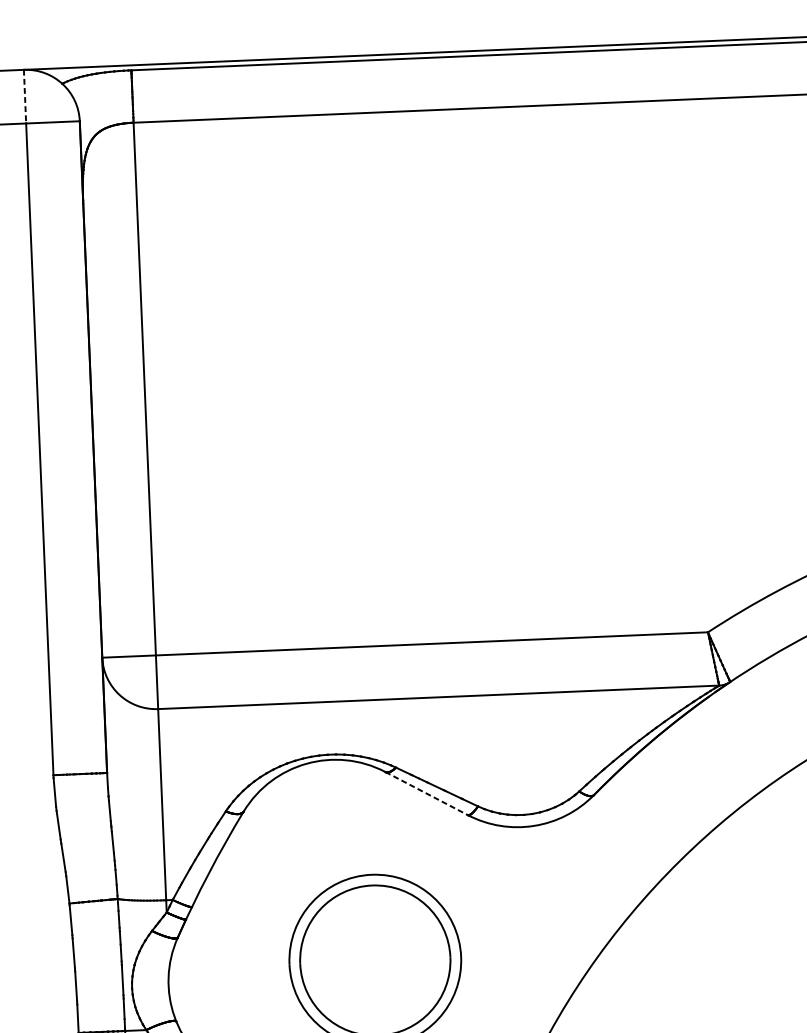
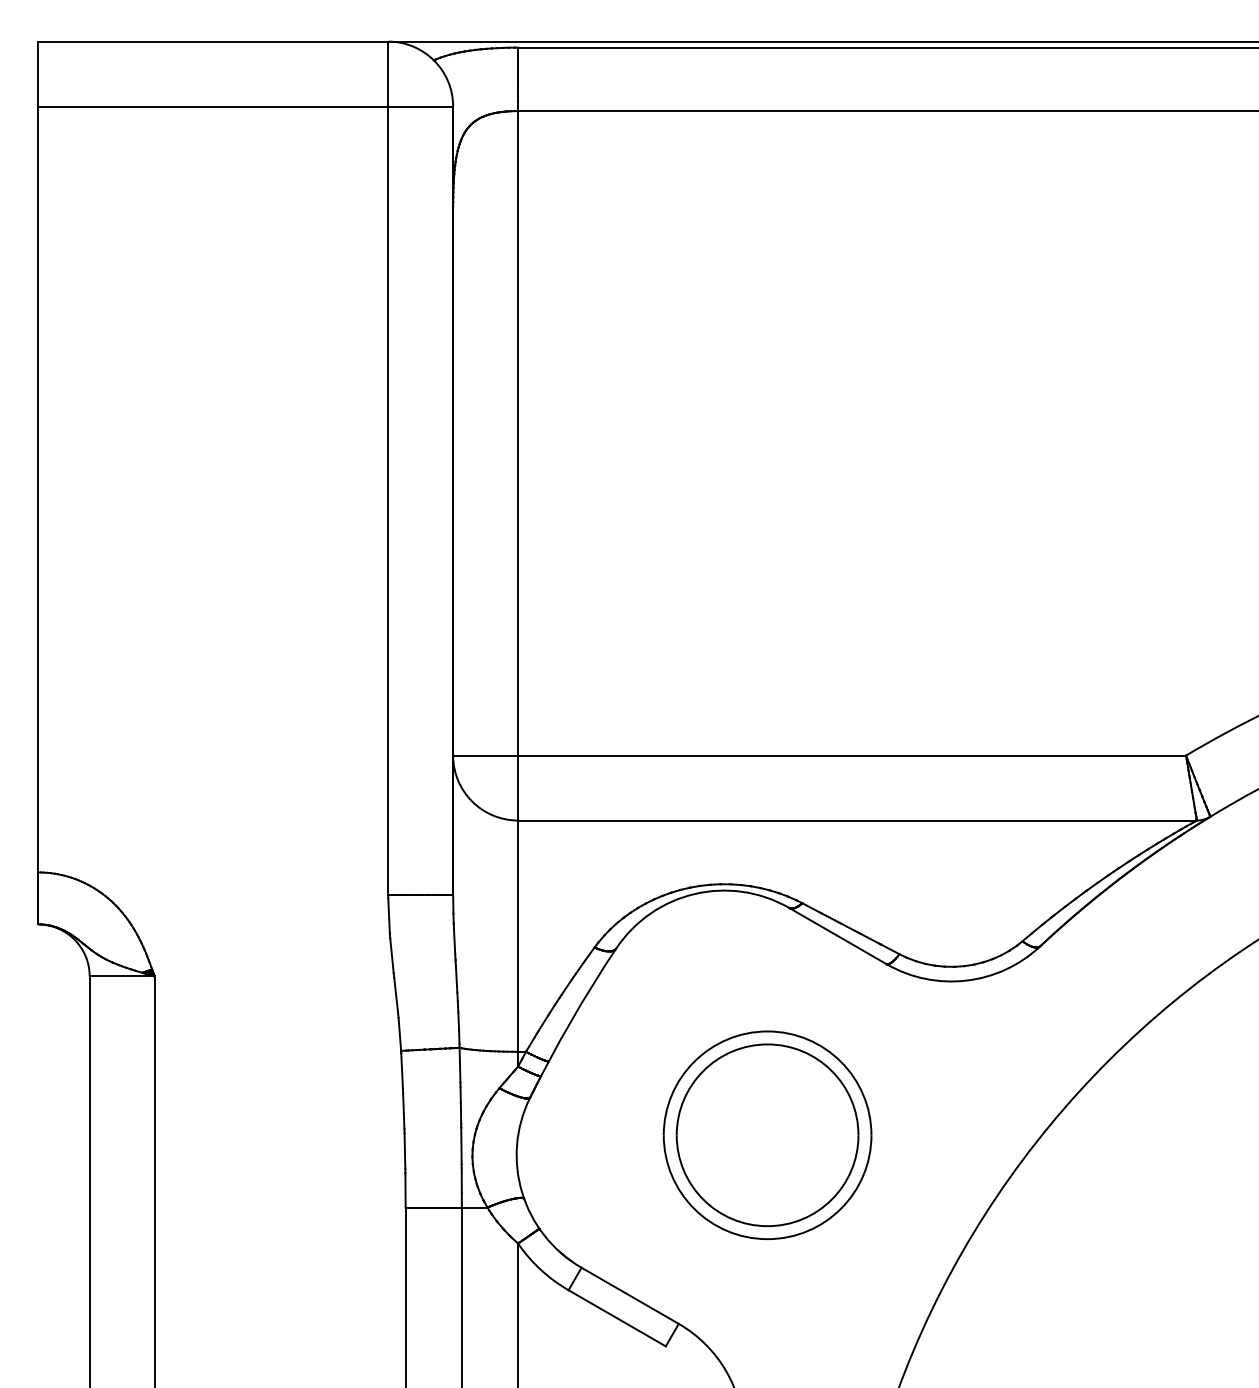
line: (25, 97) -> (388, 74), dashed -> solid
line: (427, 793) -> (838, 936), dashed -> solid

